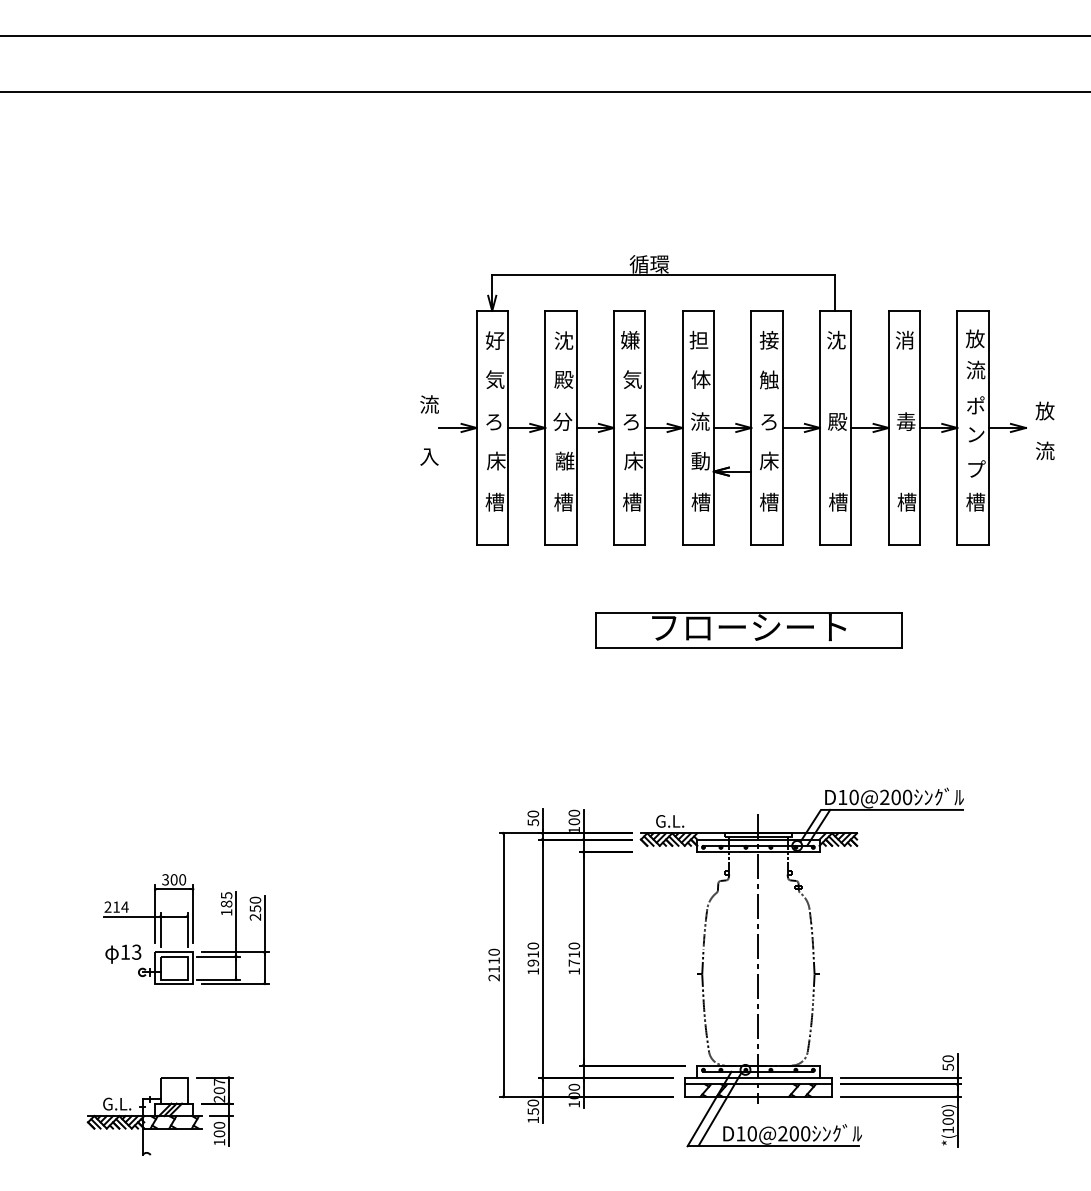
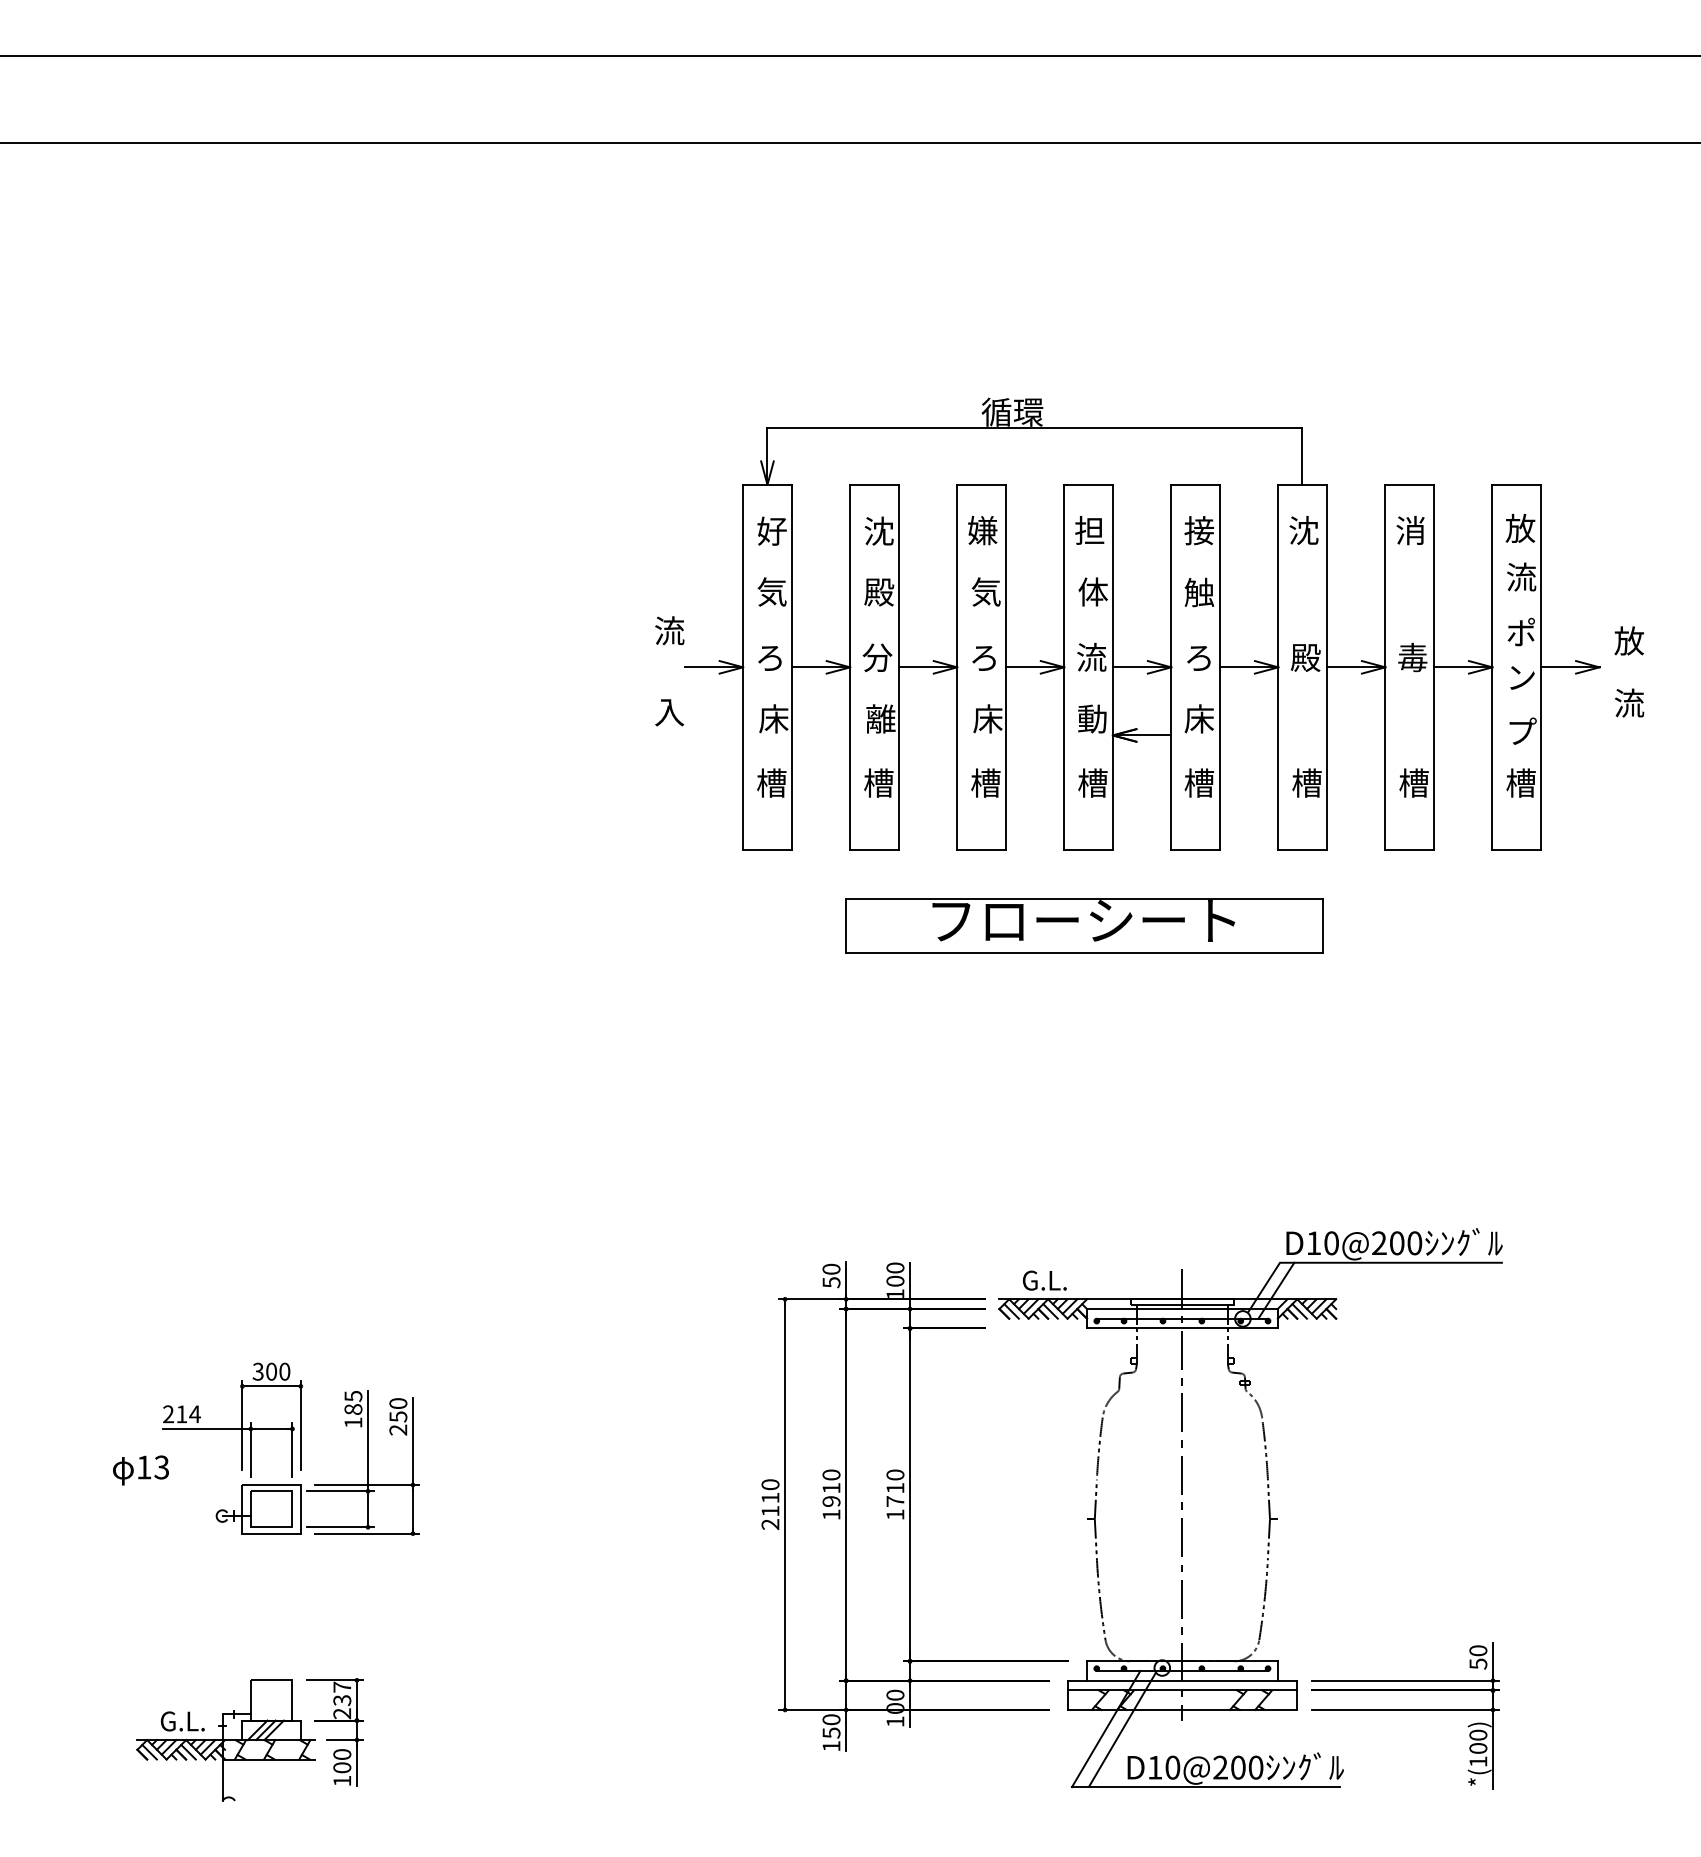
part: (748, 630) -> (1082, 925), moved
text: (123, 953) -> (141, 1469), moved
text: (219, 1090) -> (342, 1700), 207 -> 237

